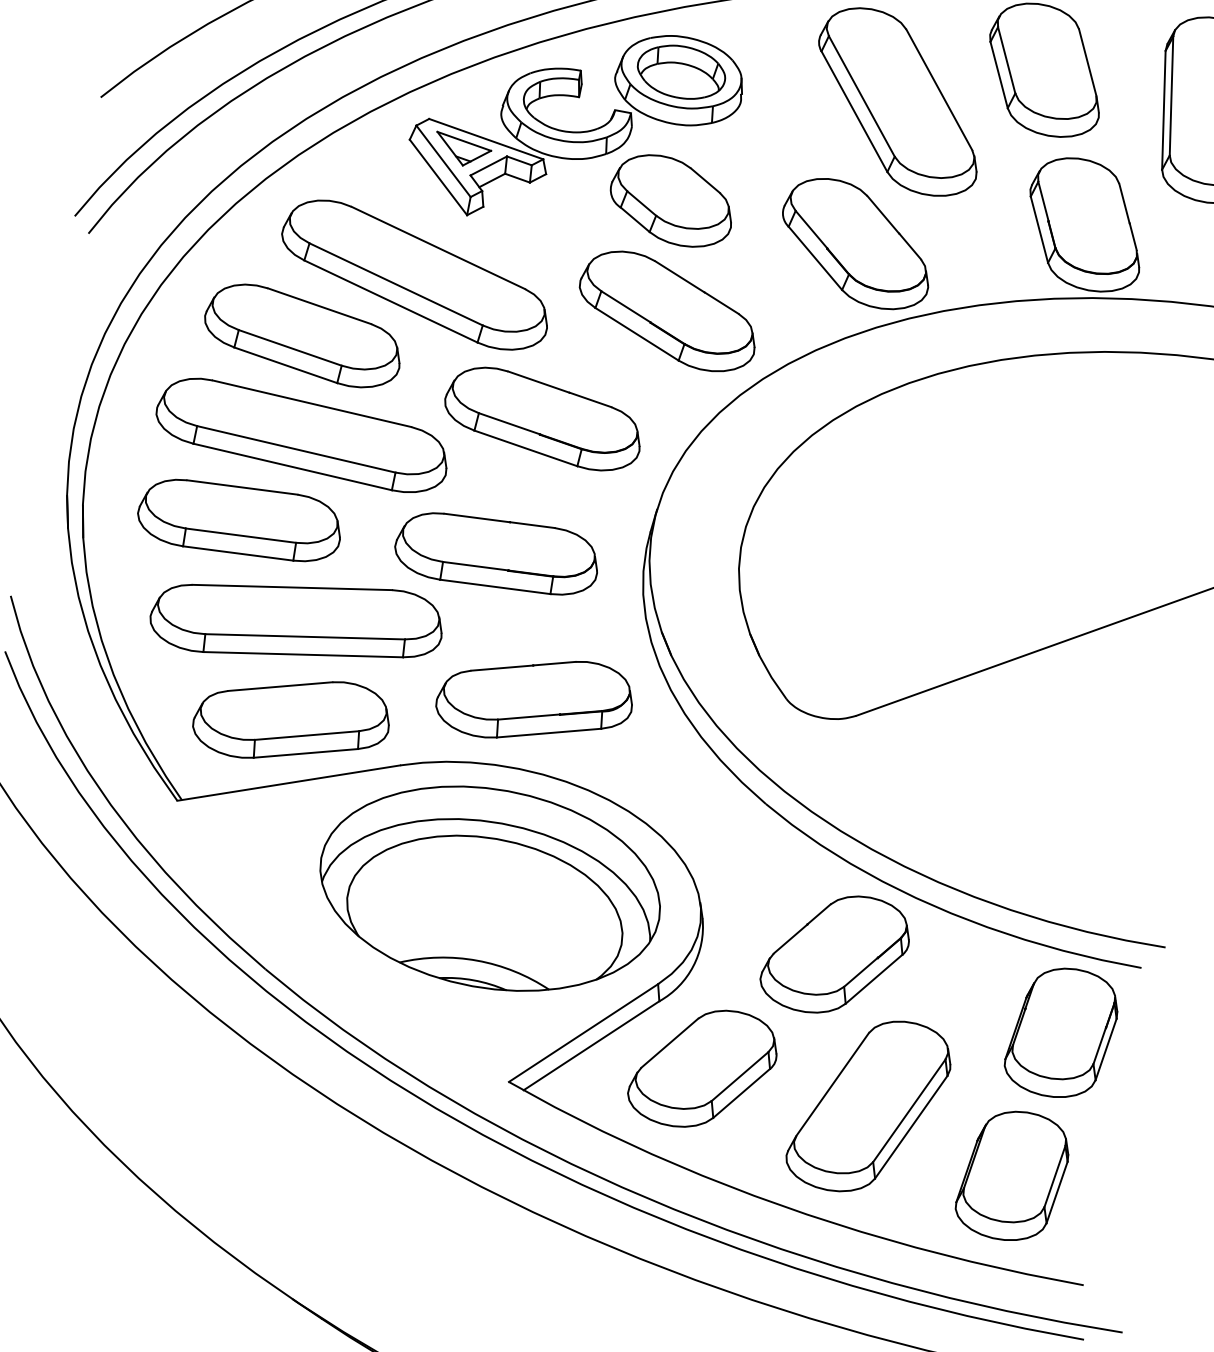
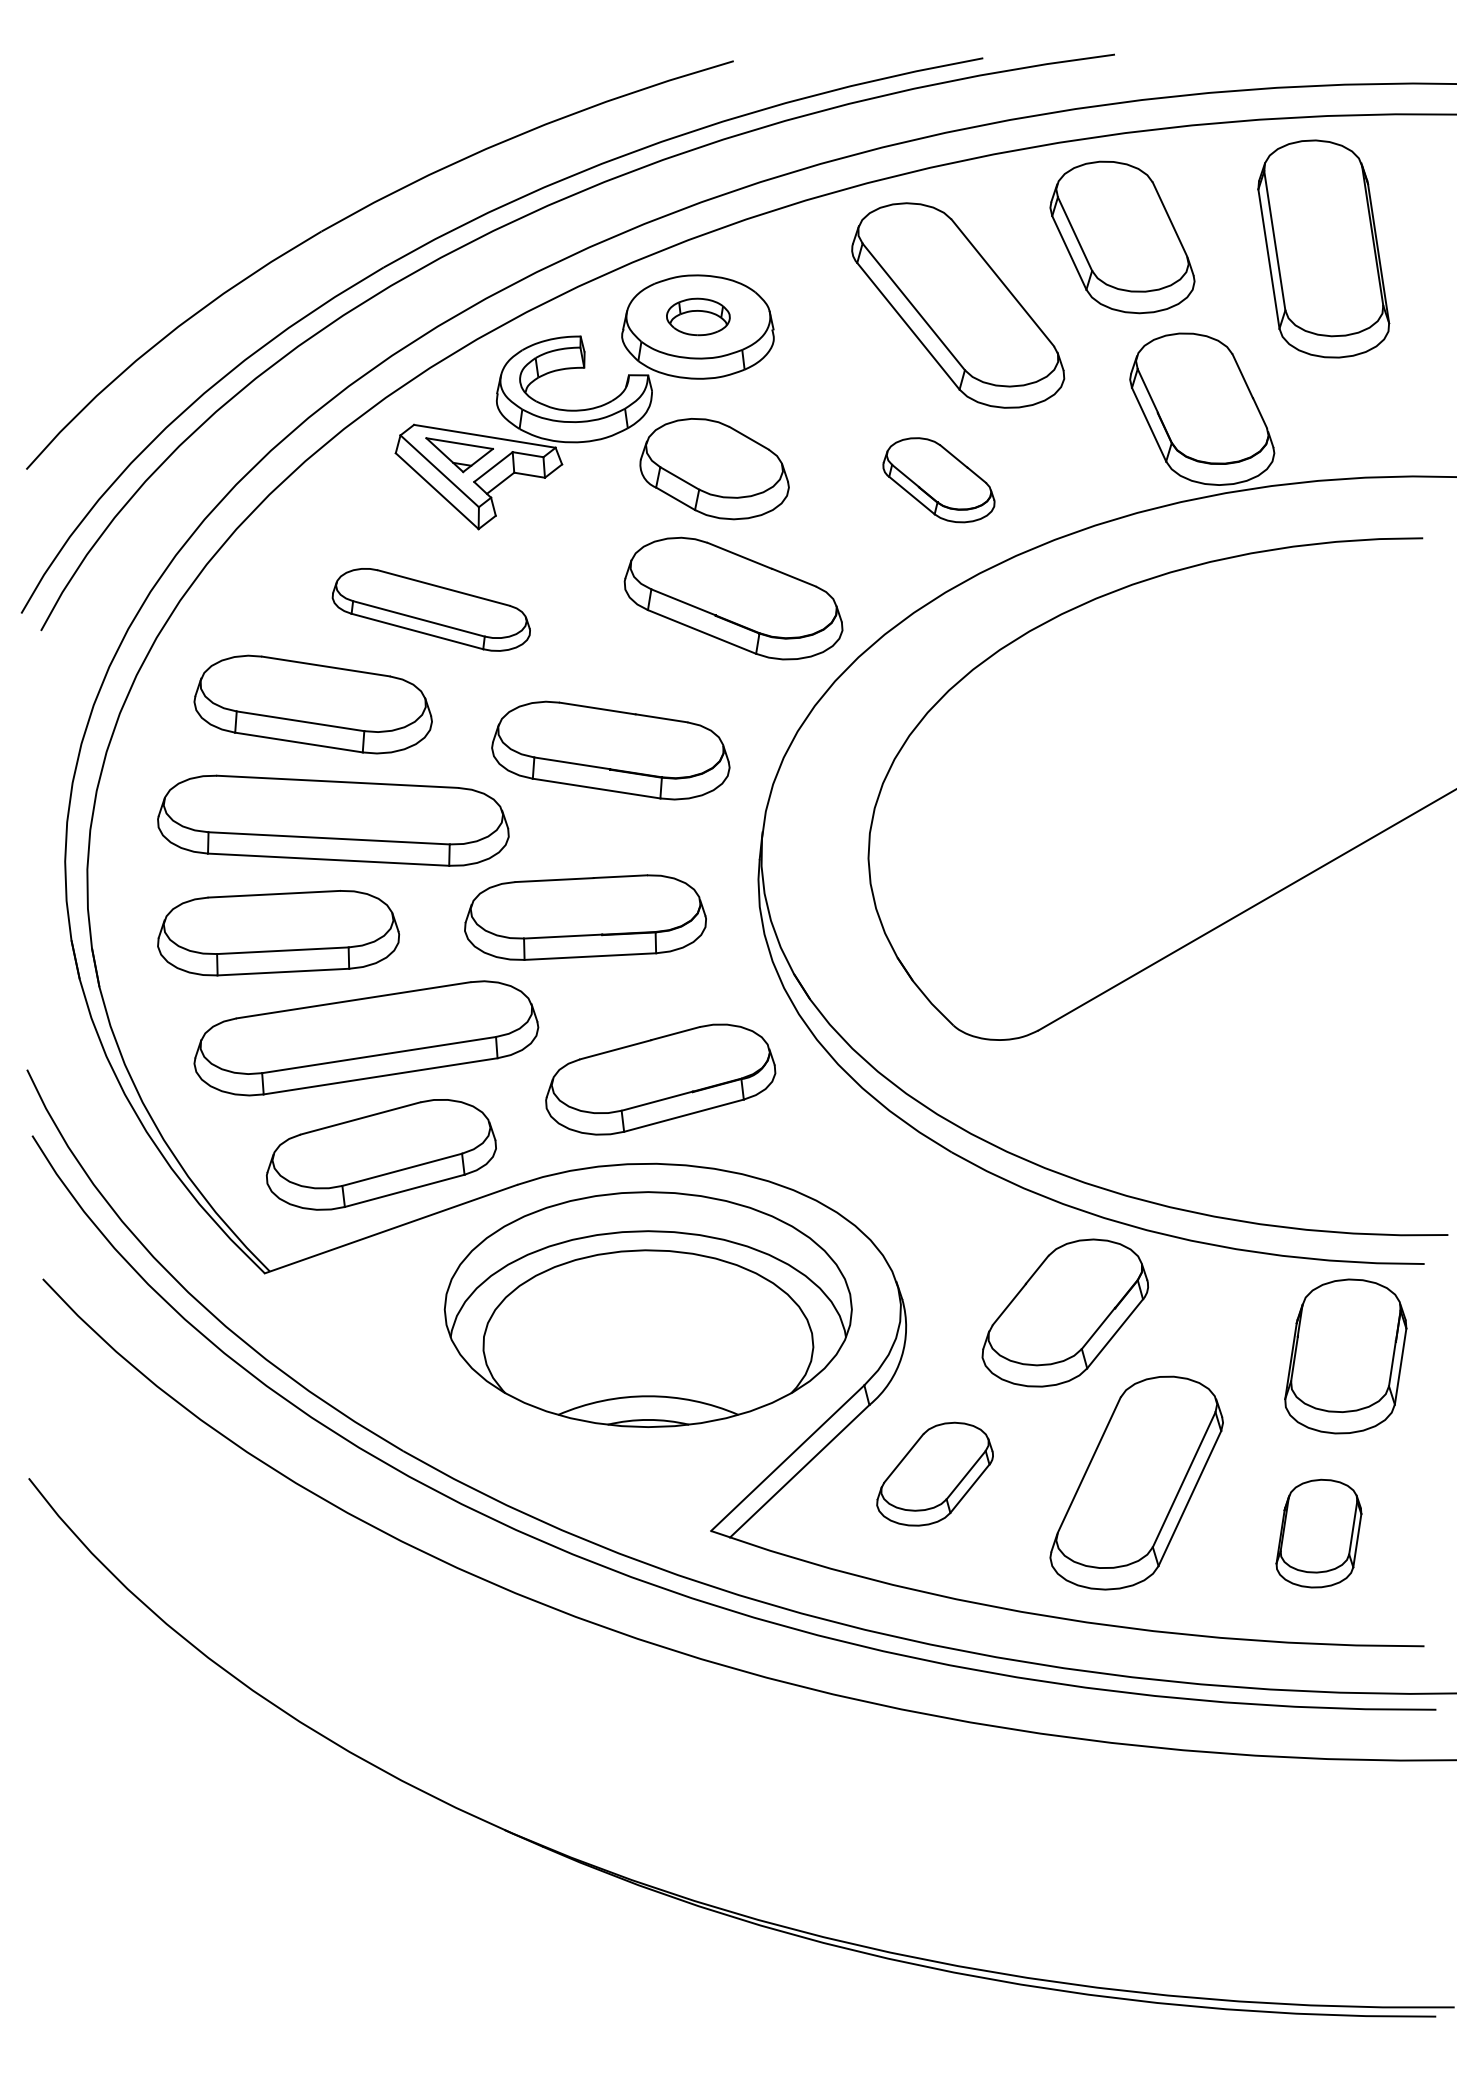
part: (681, 71) -> (698, 316), size x0.6
part: (856, 244) -> (938, 480), size x0.6
part: (415, 274) -> (431, 609), size x0.6
part: (703, 1067) -> (934, 1473), size x0.7
part: (1012, 1175) -> (1318, 1533), size x0.7

